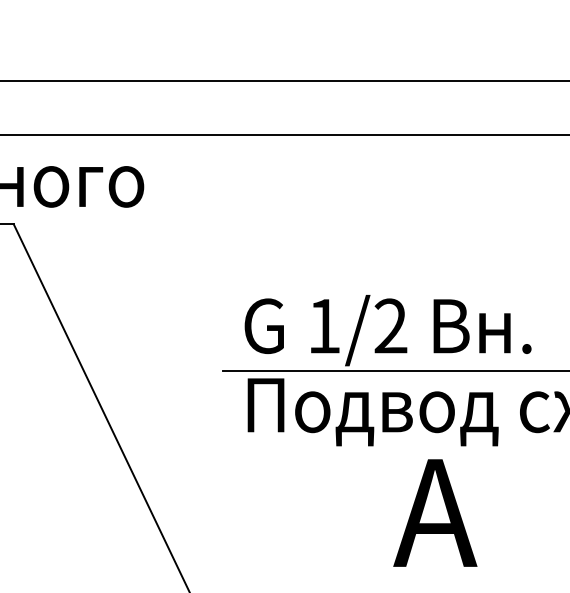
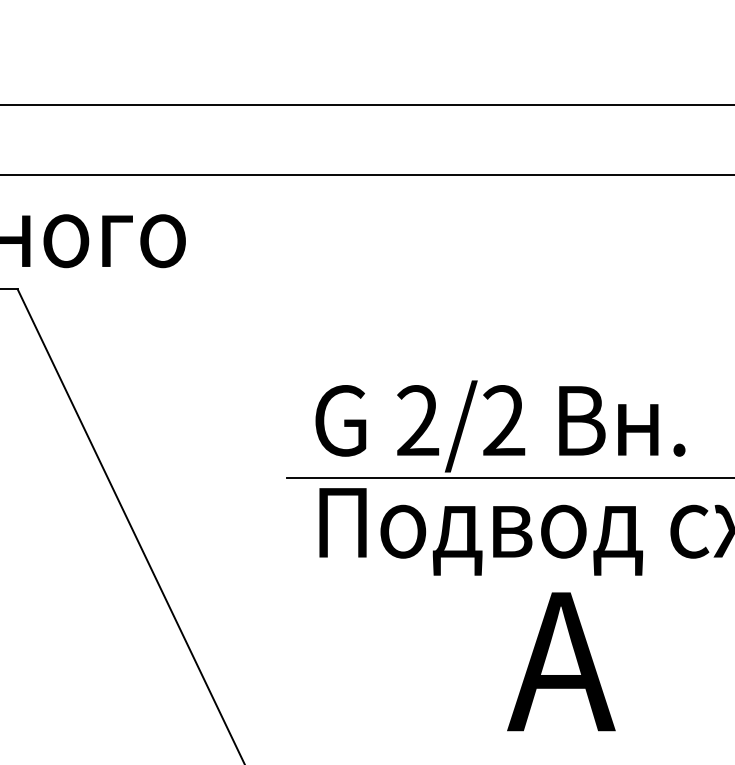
text: (324, 325) -> (418, 419), 1/2 -> 2/2

